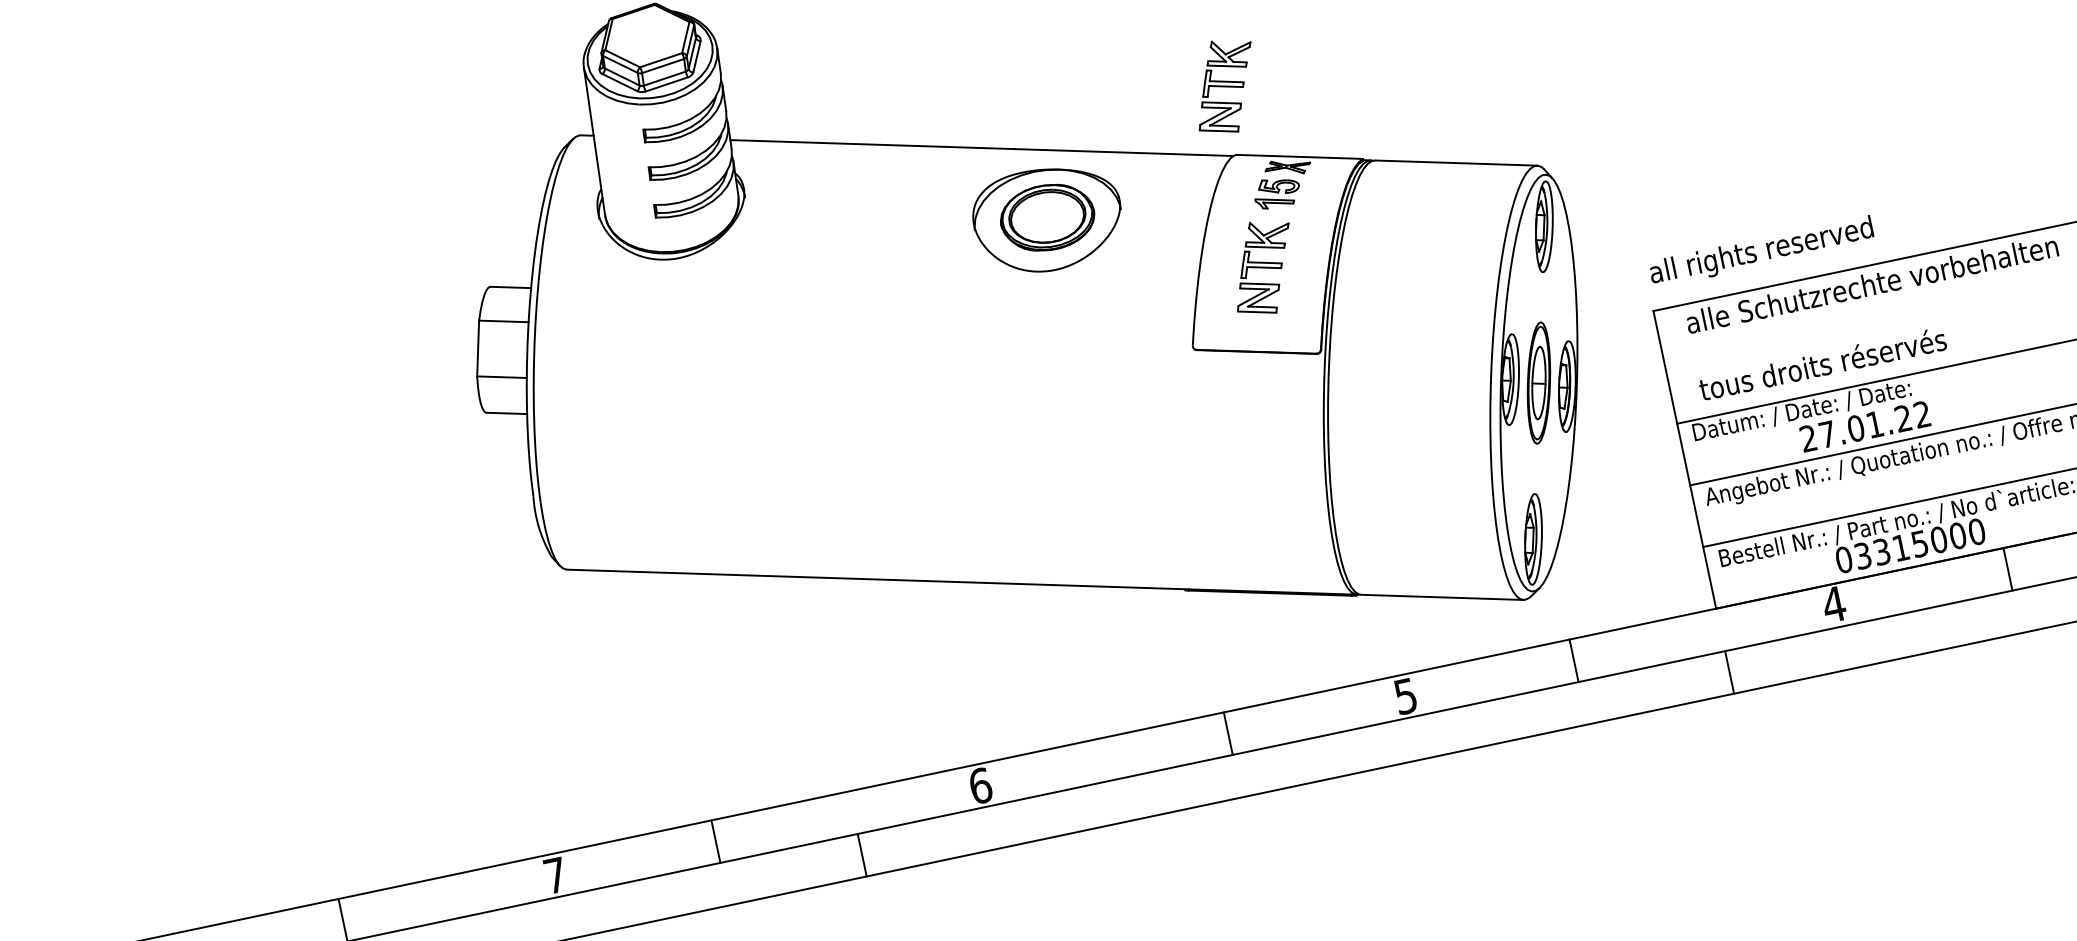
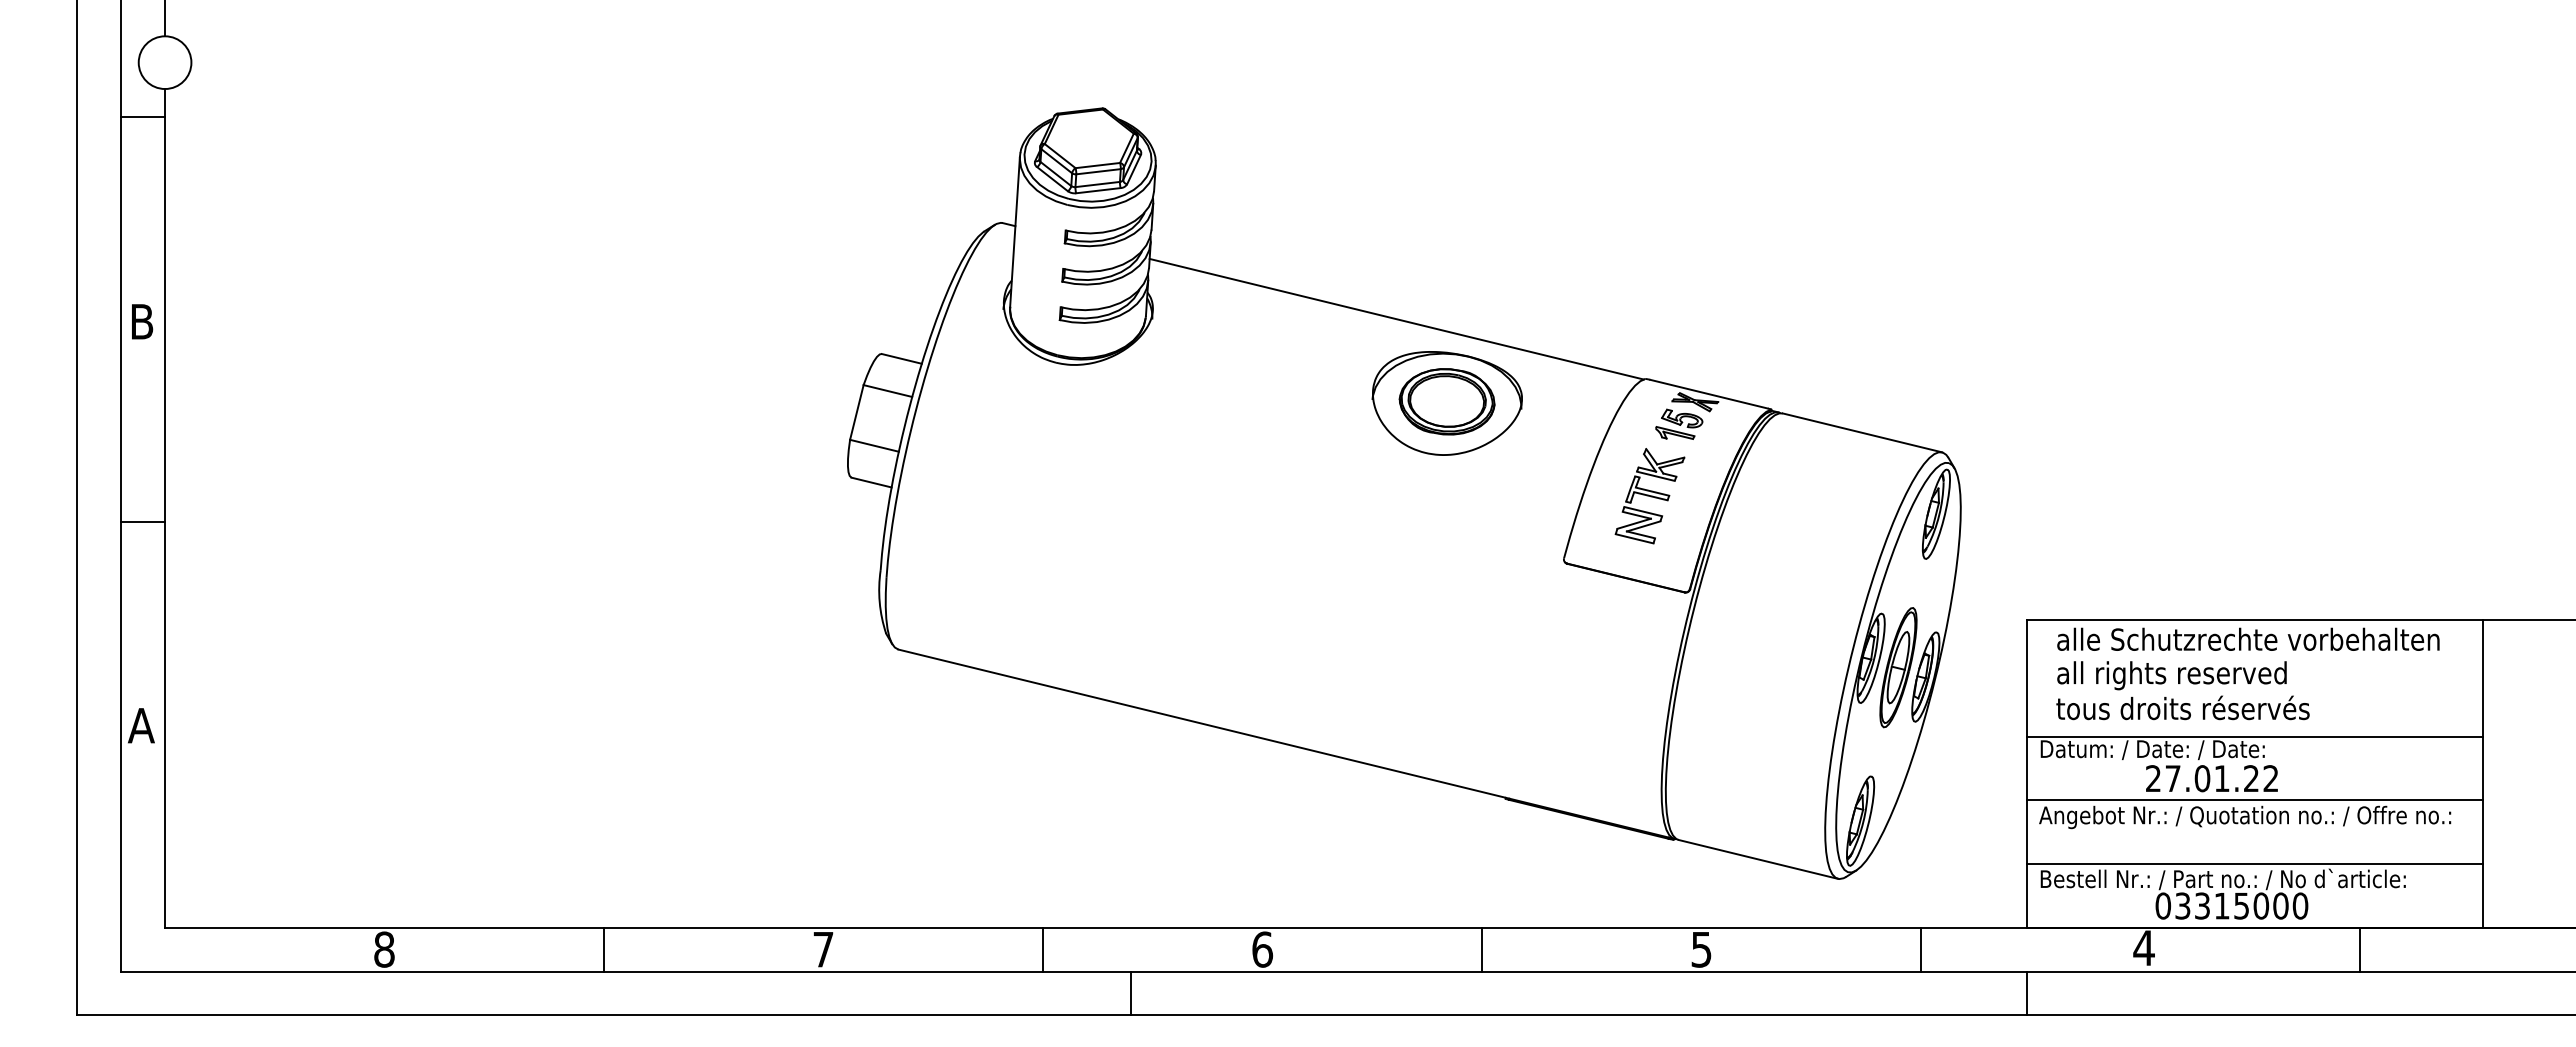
part: (1224, 87) -> (1649, 309), removed
text: (1761, 252) -> (2171, 675), moved
line: (2008, 569) -> (2360, 949), moved
line: (1574, 660) -> (1921, 949), moved
line: (1228, 733) -> (1482, 949), moved
line: (716, 841) -> (1043, 949), moved

